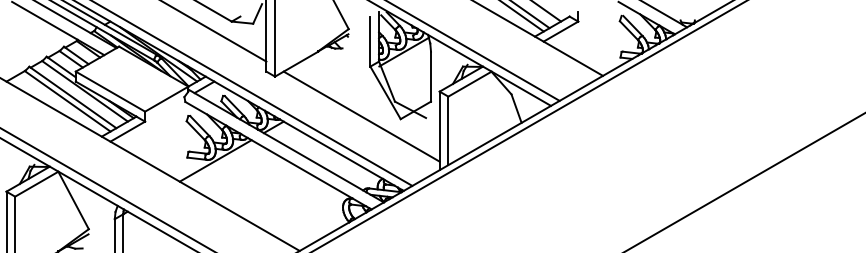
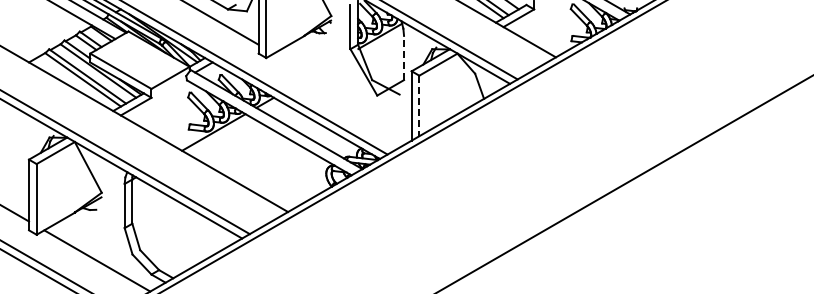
line: (431, 76) -> (404, 57), solid -> dashed
line: (361, 116) -> (342, 93), removed
line: (448, 131) -> (419, 106), solid -> dashed

